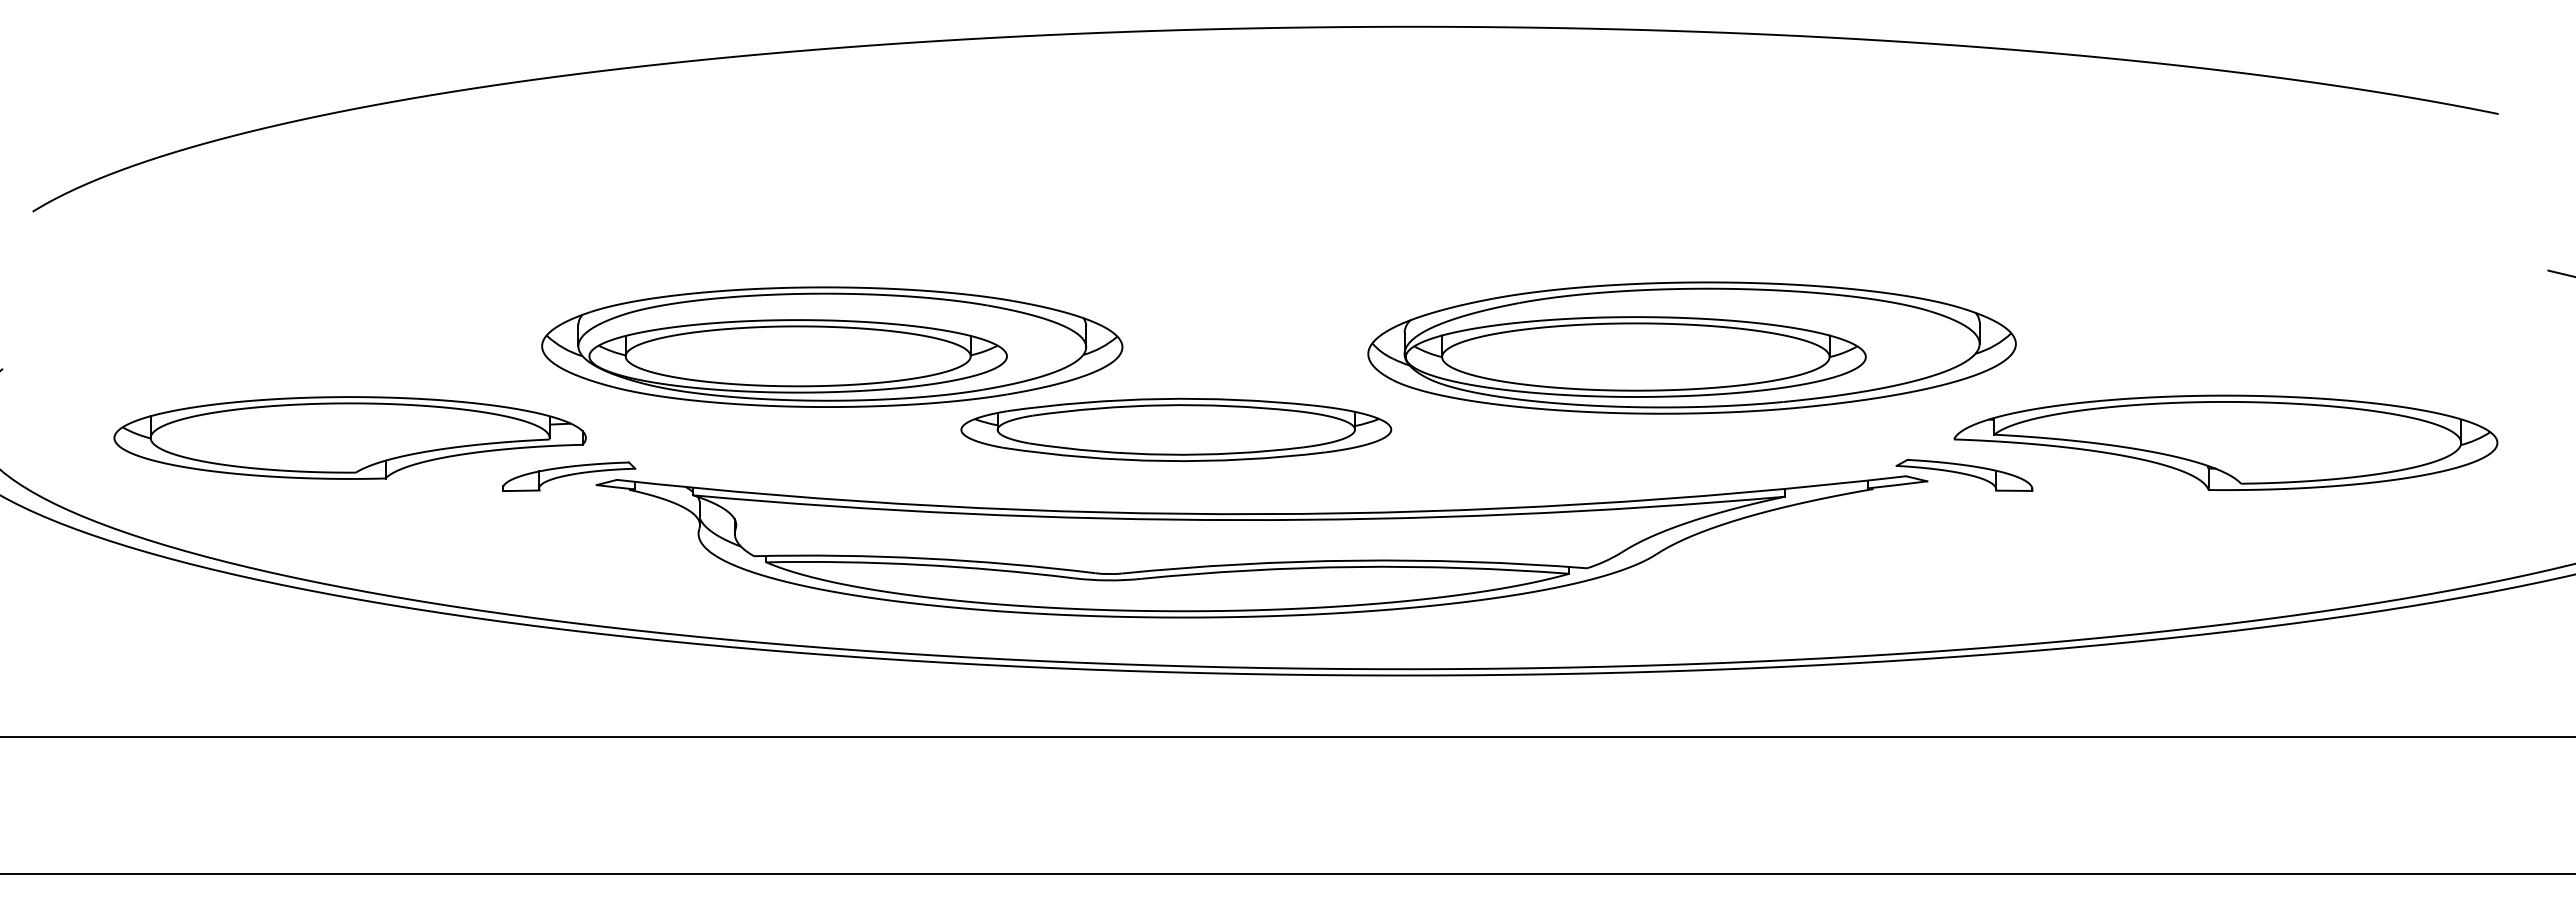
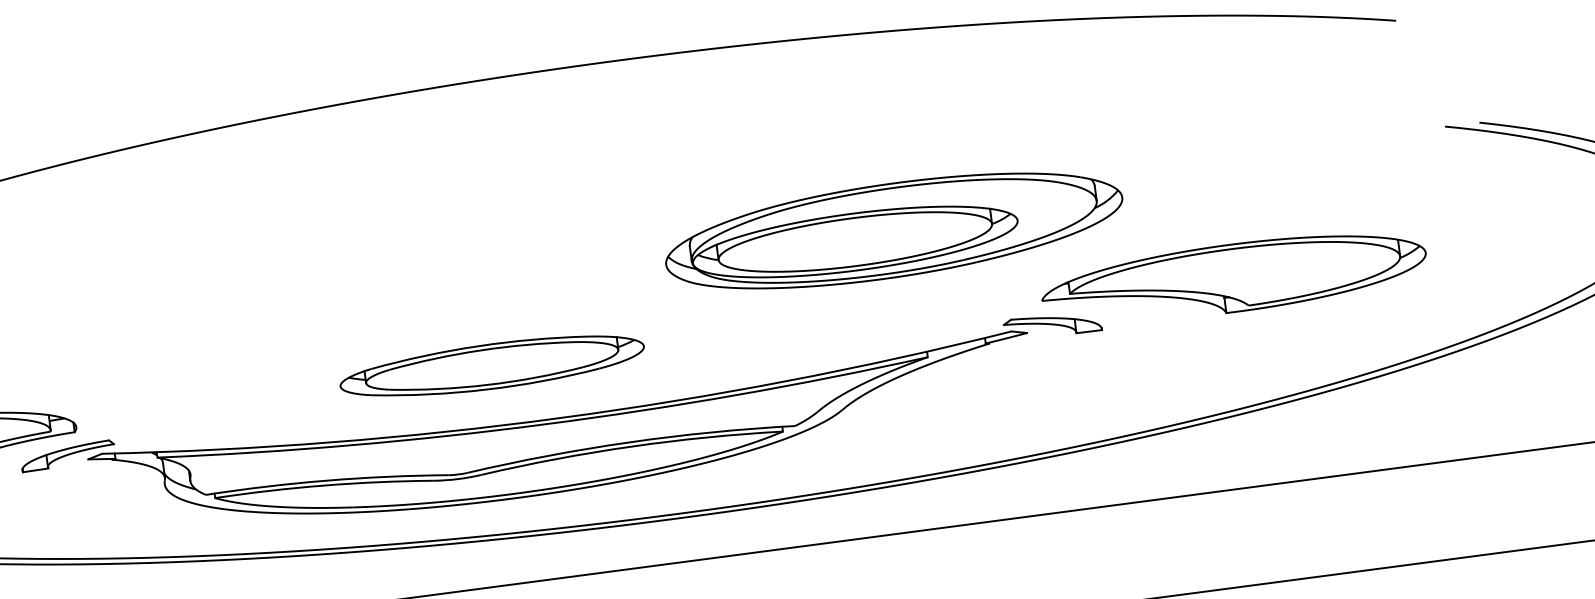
part: (832, 346) -> (241, 339), removed
part: (1691, 347) -> (893, 230), moved

